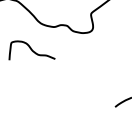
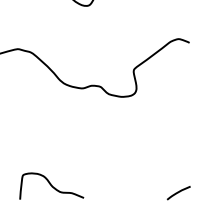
curve: (31, 50) -> (51, 185), moved

